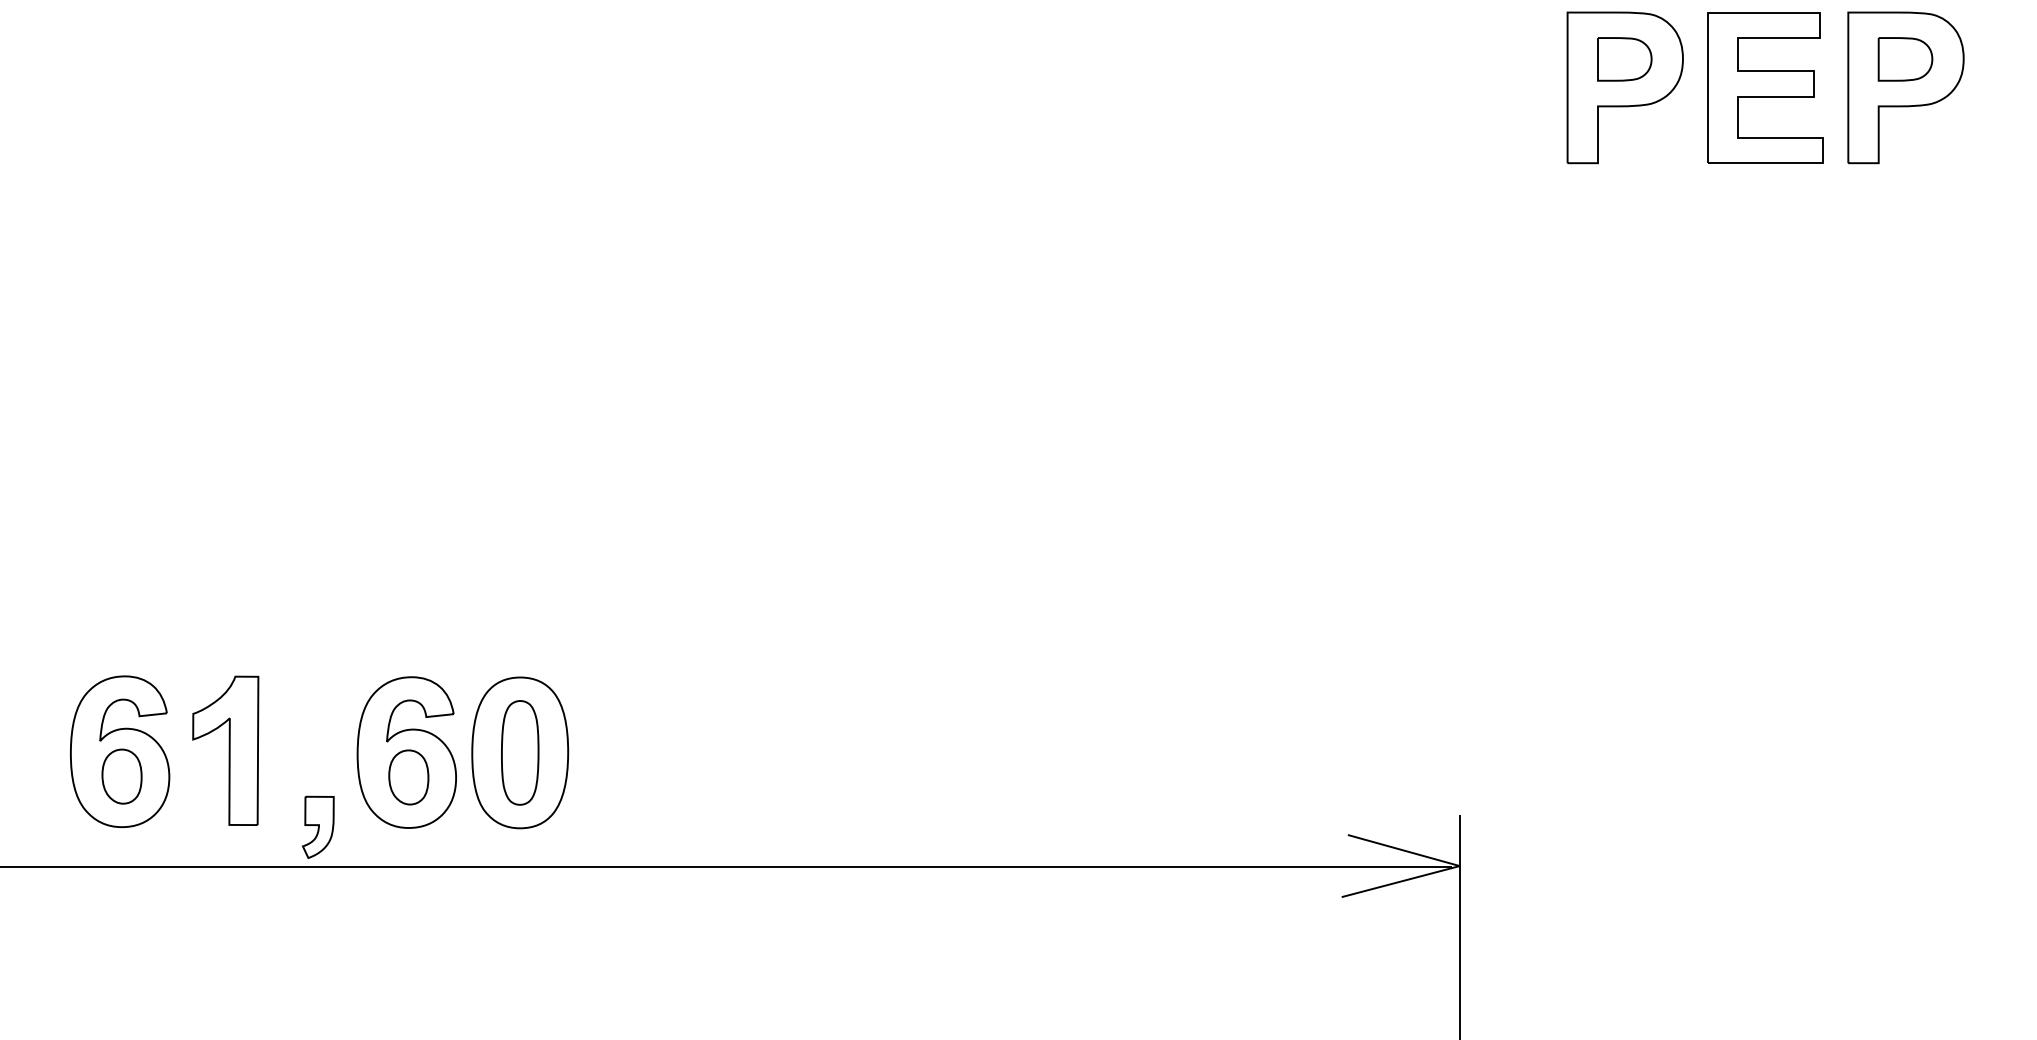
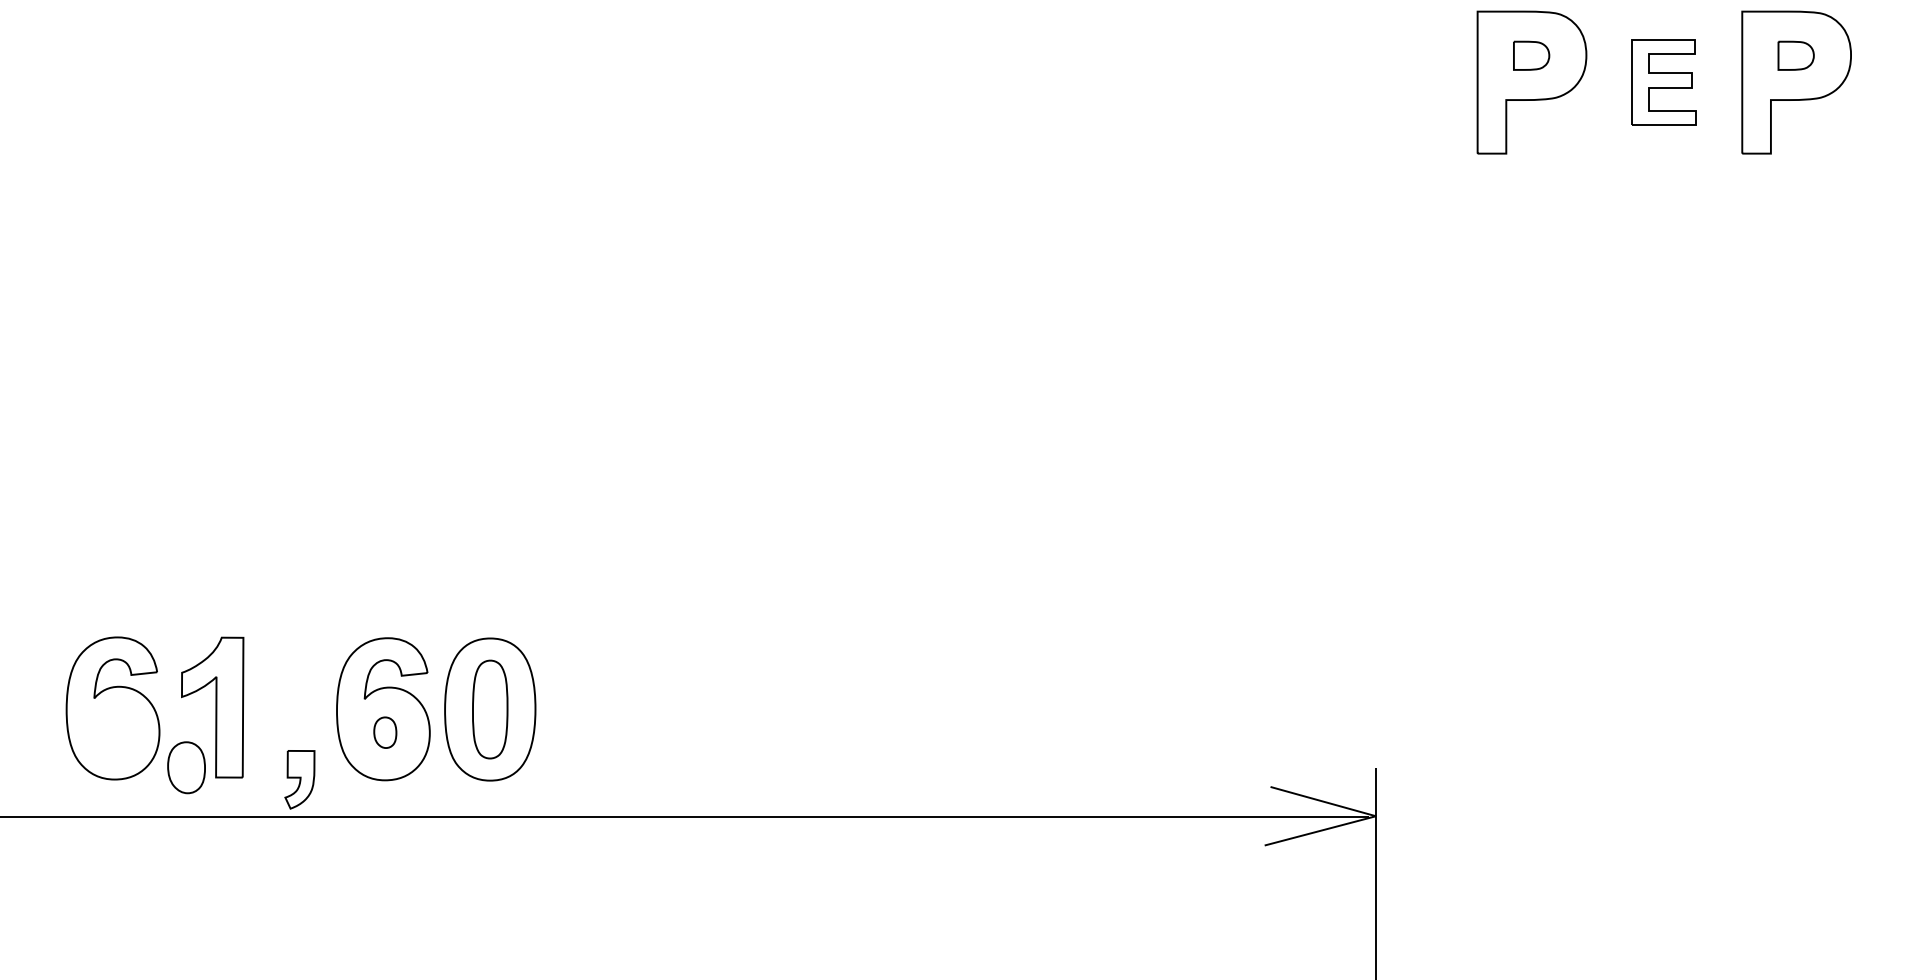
part: (1624, 59) -> (1531, 55), size x0.7
part: (1905, 59) -> (1796, 55), size x0.7
part: (1765, 87) -> (1664, 82), size x0.6
part: (121, 776) -> (186, 767), moved
part: (408, 777) -> (384, 732), size x0.6

